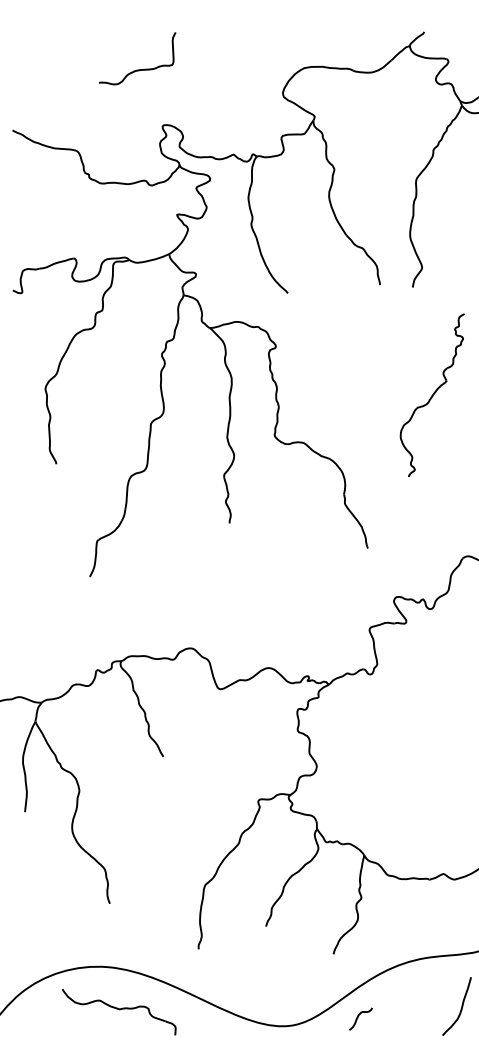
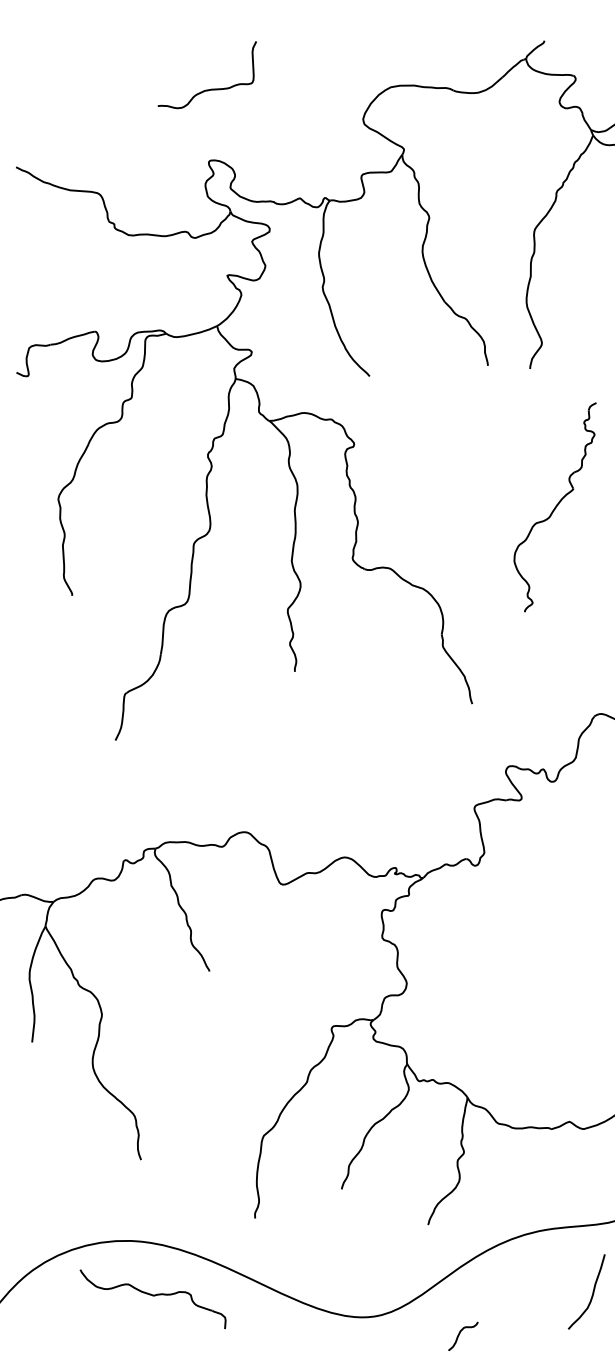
curve: (137, 69) -> (207, 89), moved
curve: (358, 1018) -> (460, 1335), moved

